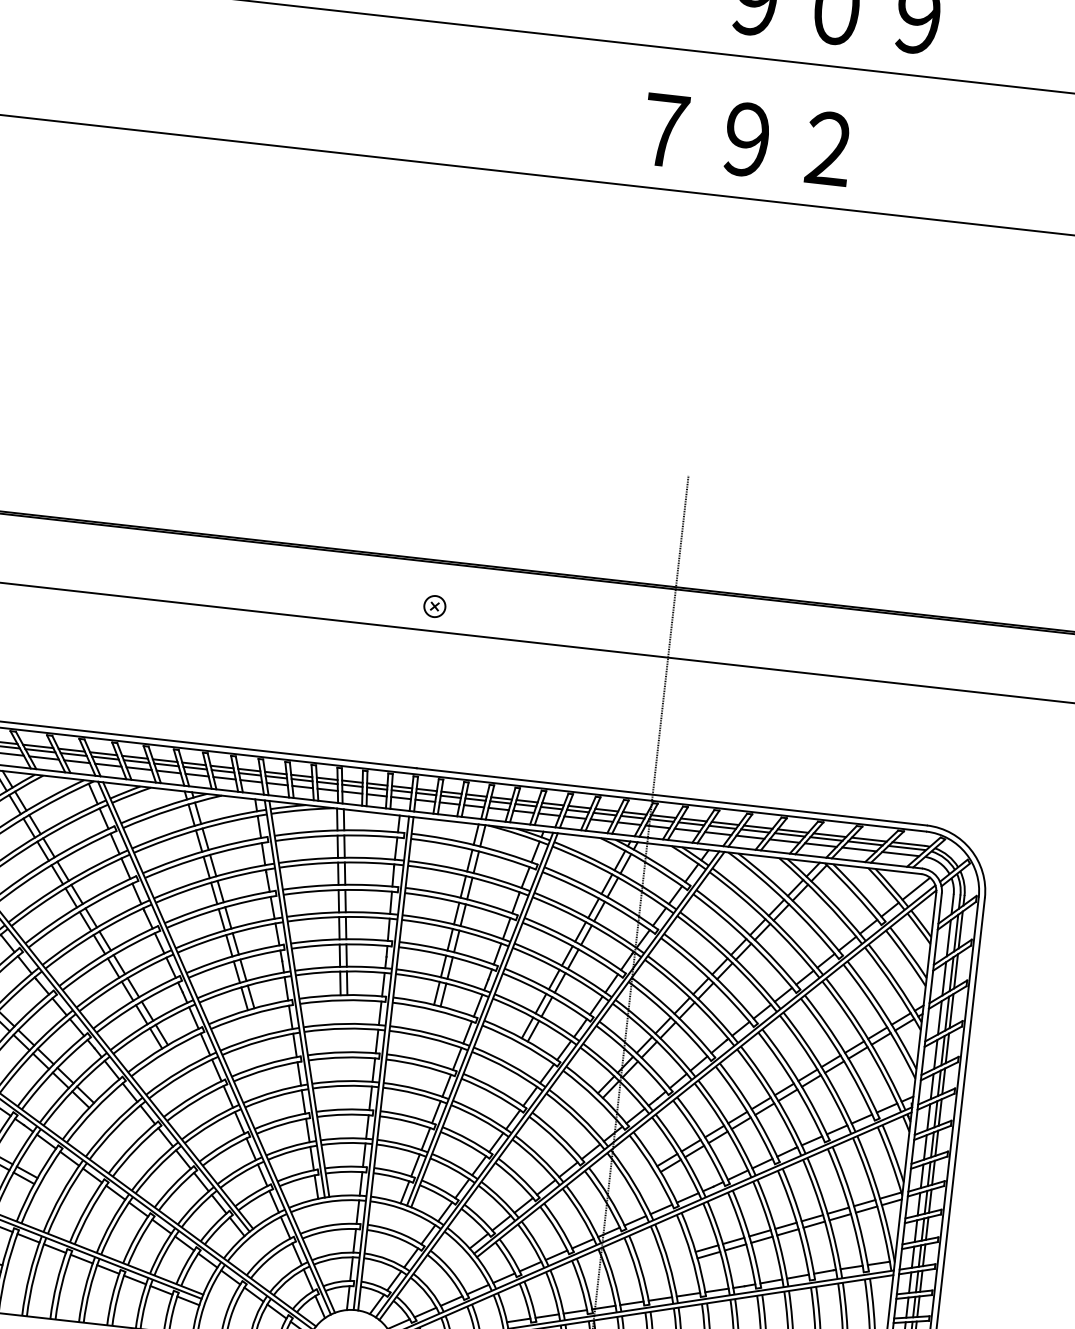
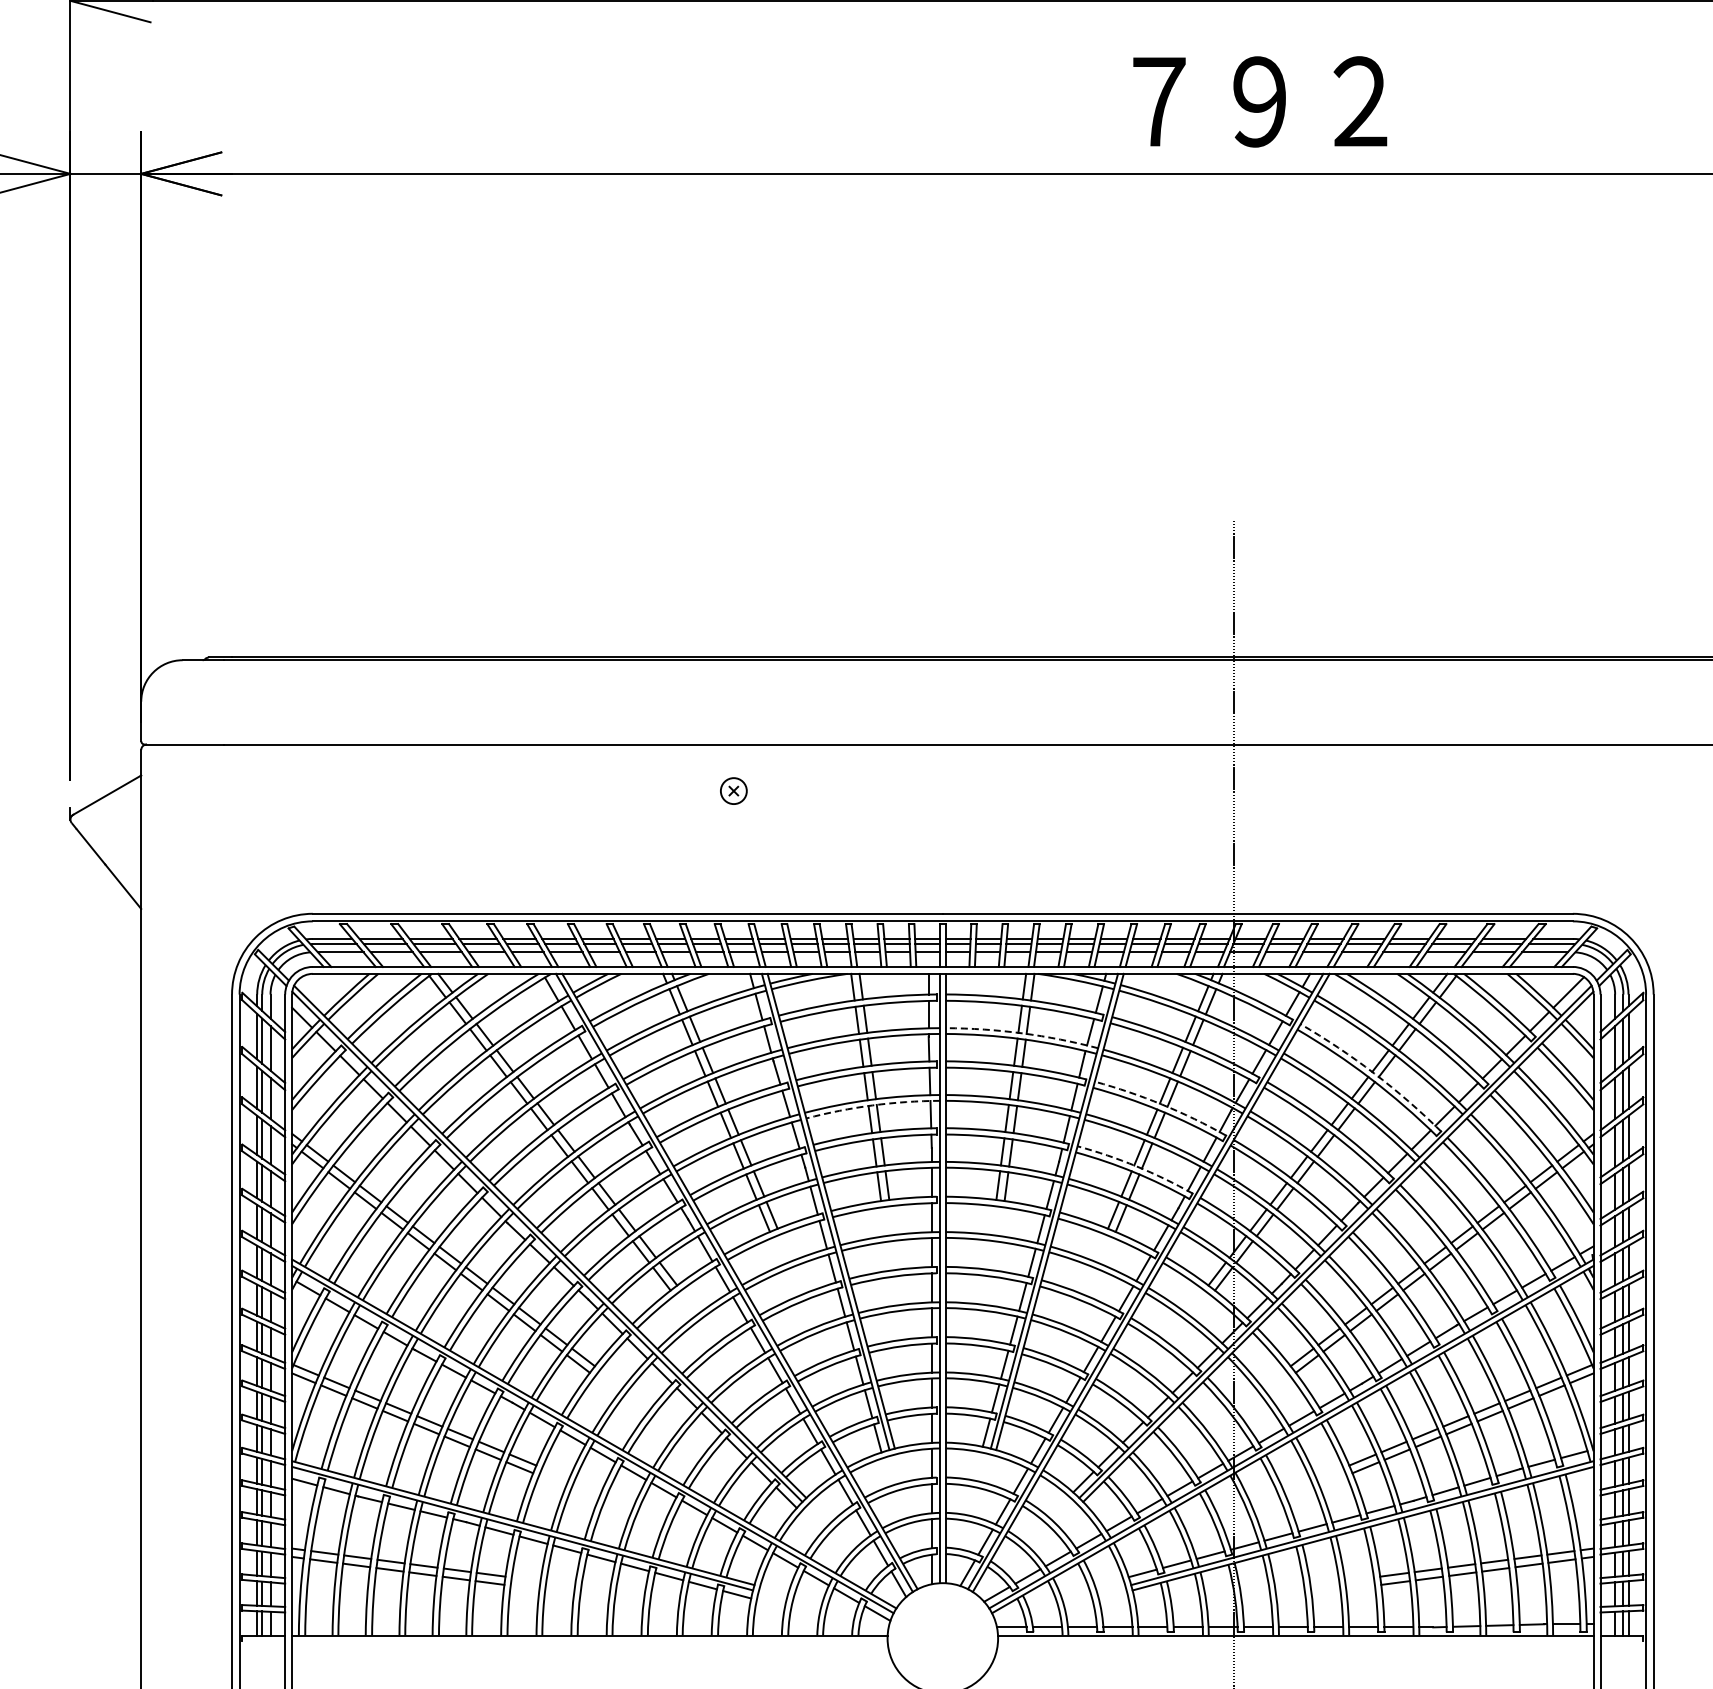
part: (434, 606) -> (733, 790), moved
arc: (470, 872) -> (1022, 1033), solid -> dashed
arc: (342, 917) -> (872, 1105), solid -> dashed
arc: (751, 936) -> (1374, 1073), solid -> dashed
arc: (577, 942) -> (1162, 1104), solid -> dashed
arc: (550, 990) -> (1136, 1166), solid -> dashed

